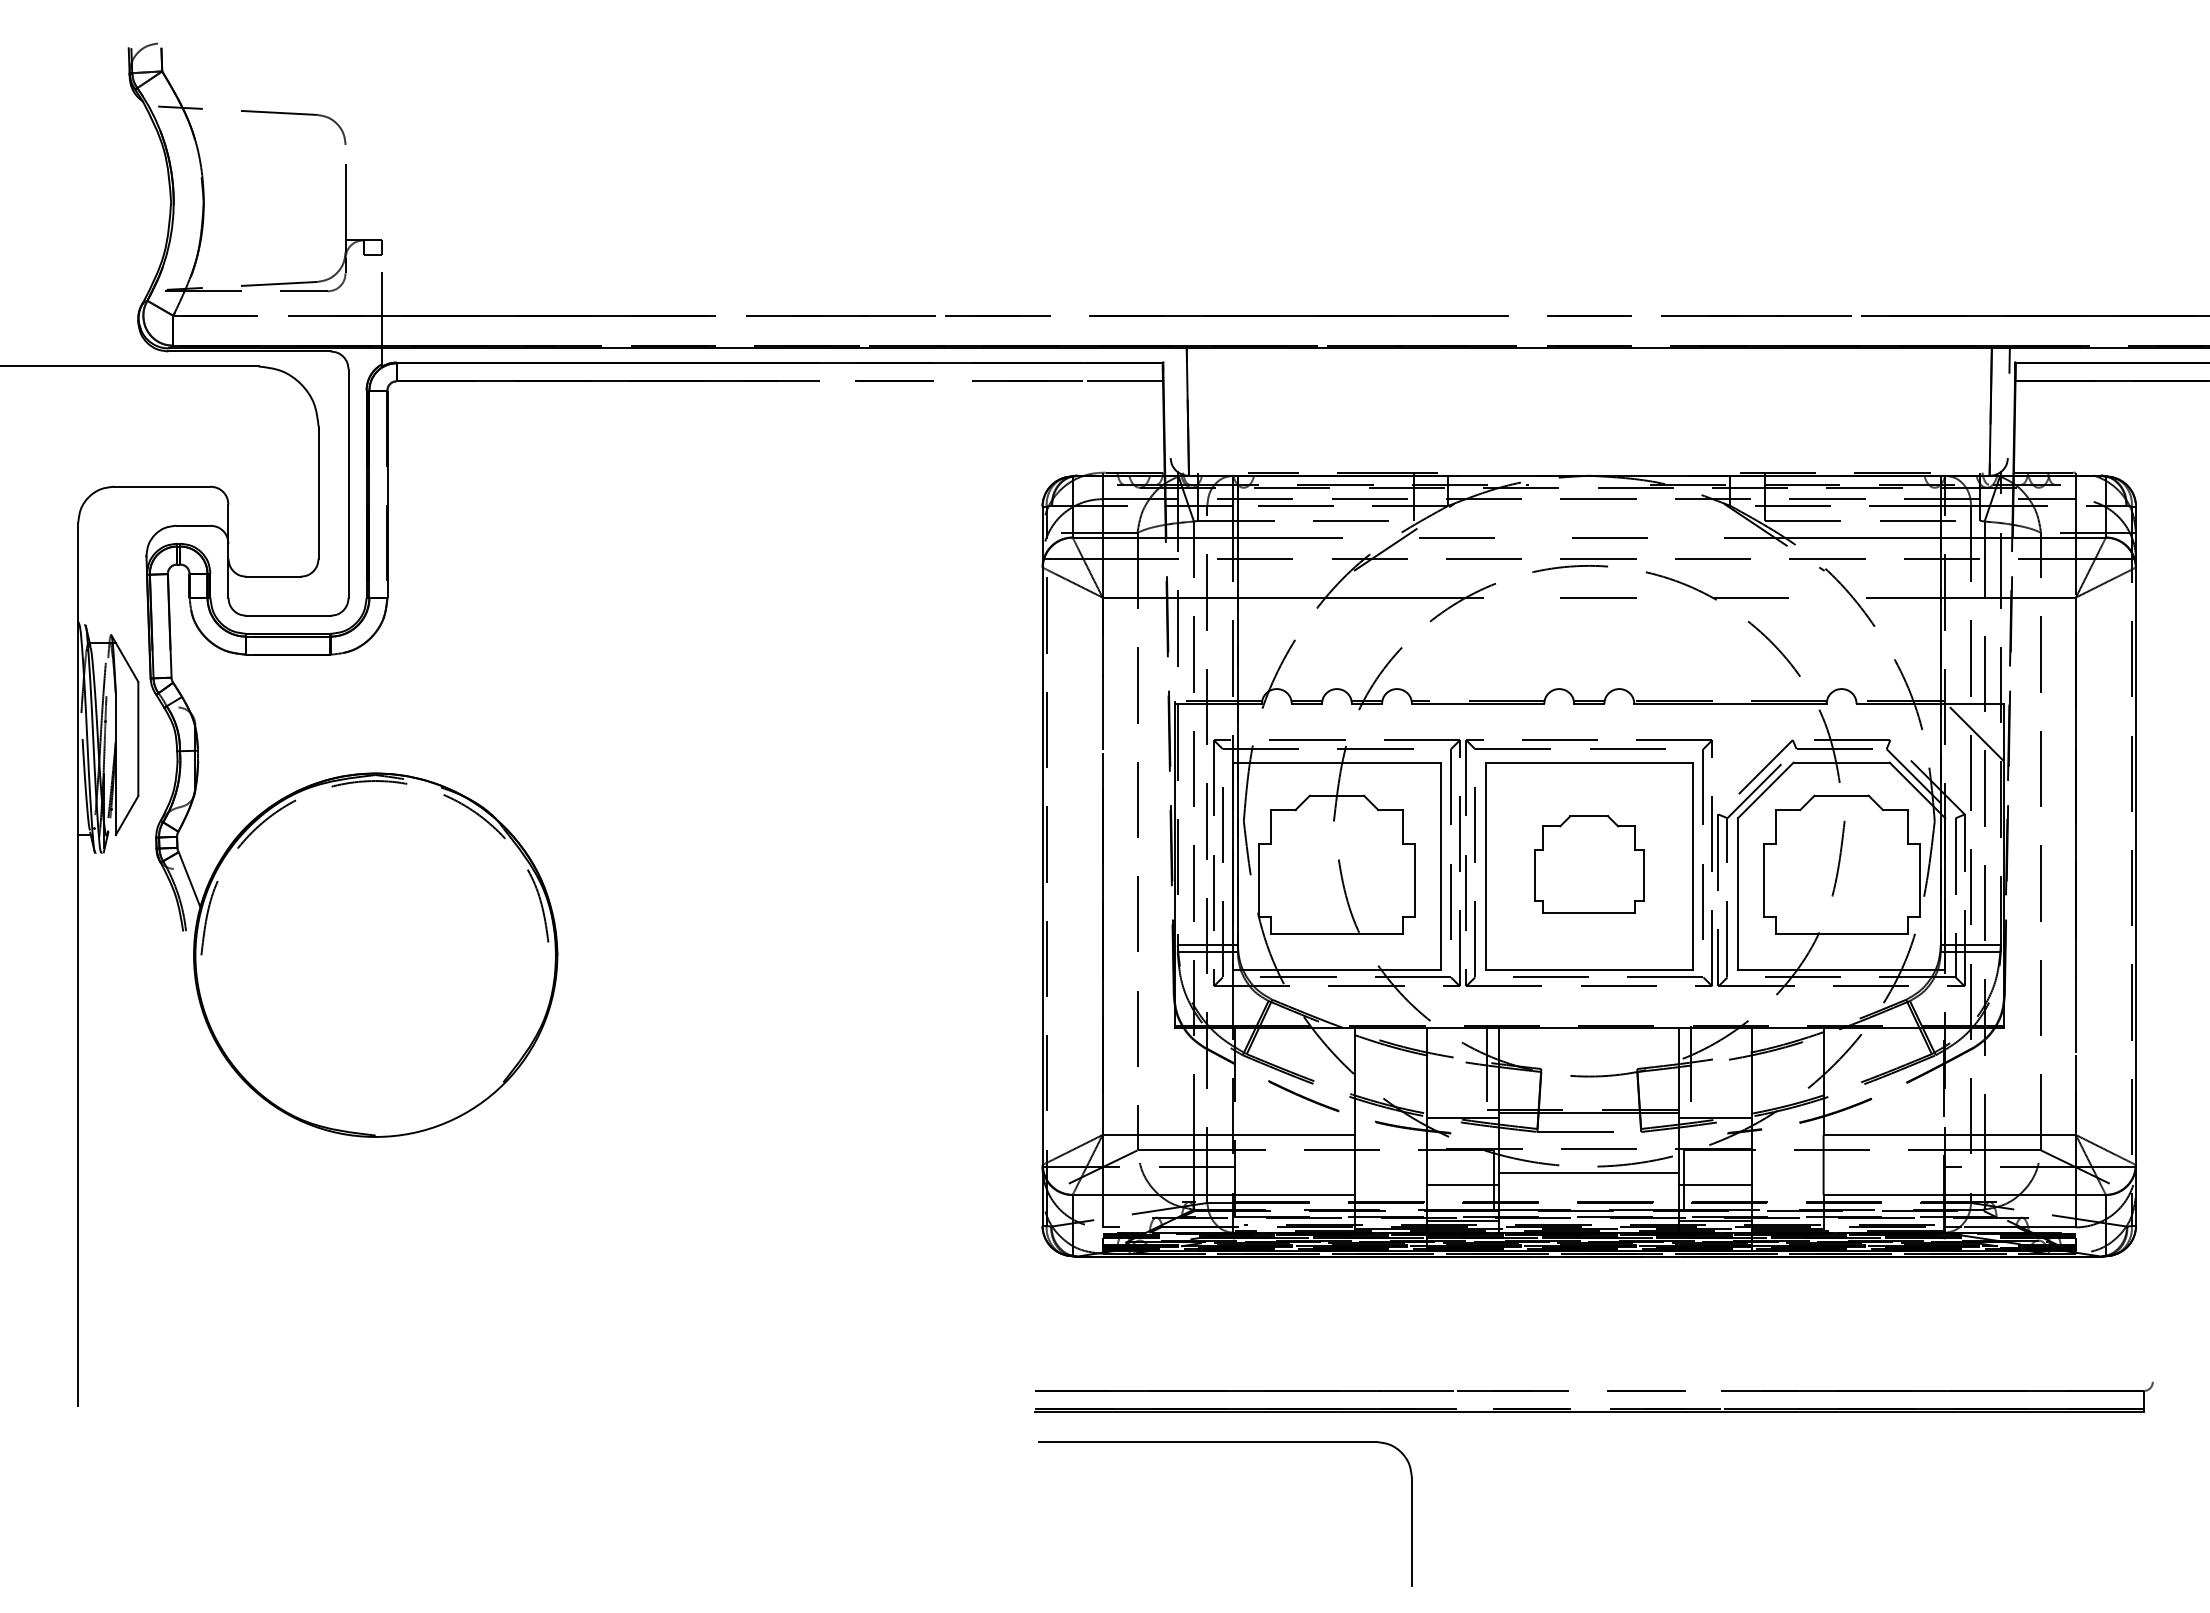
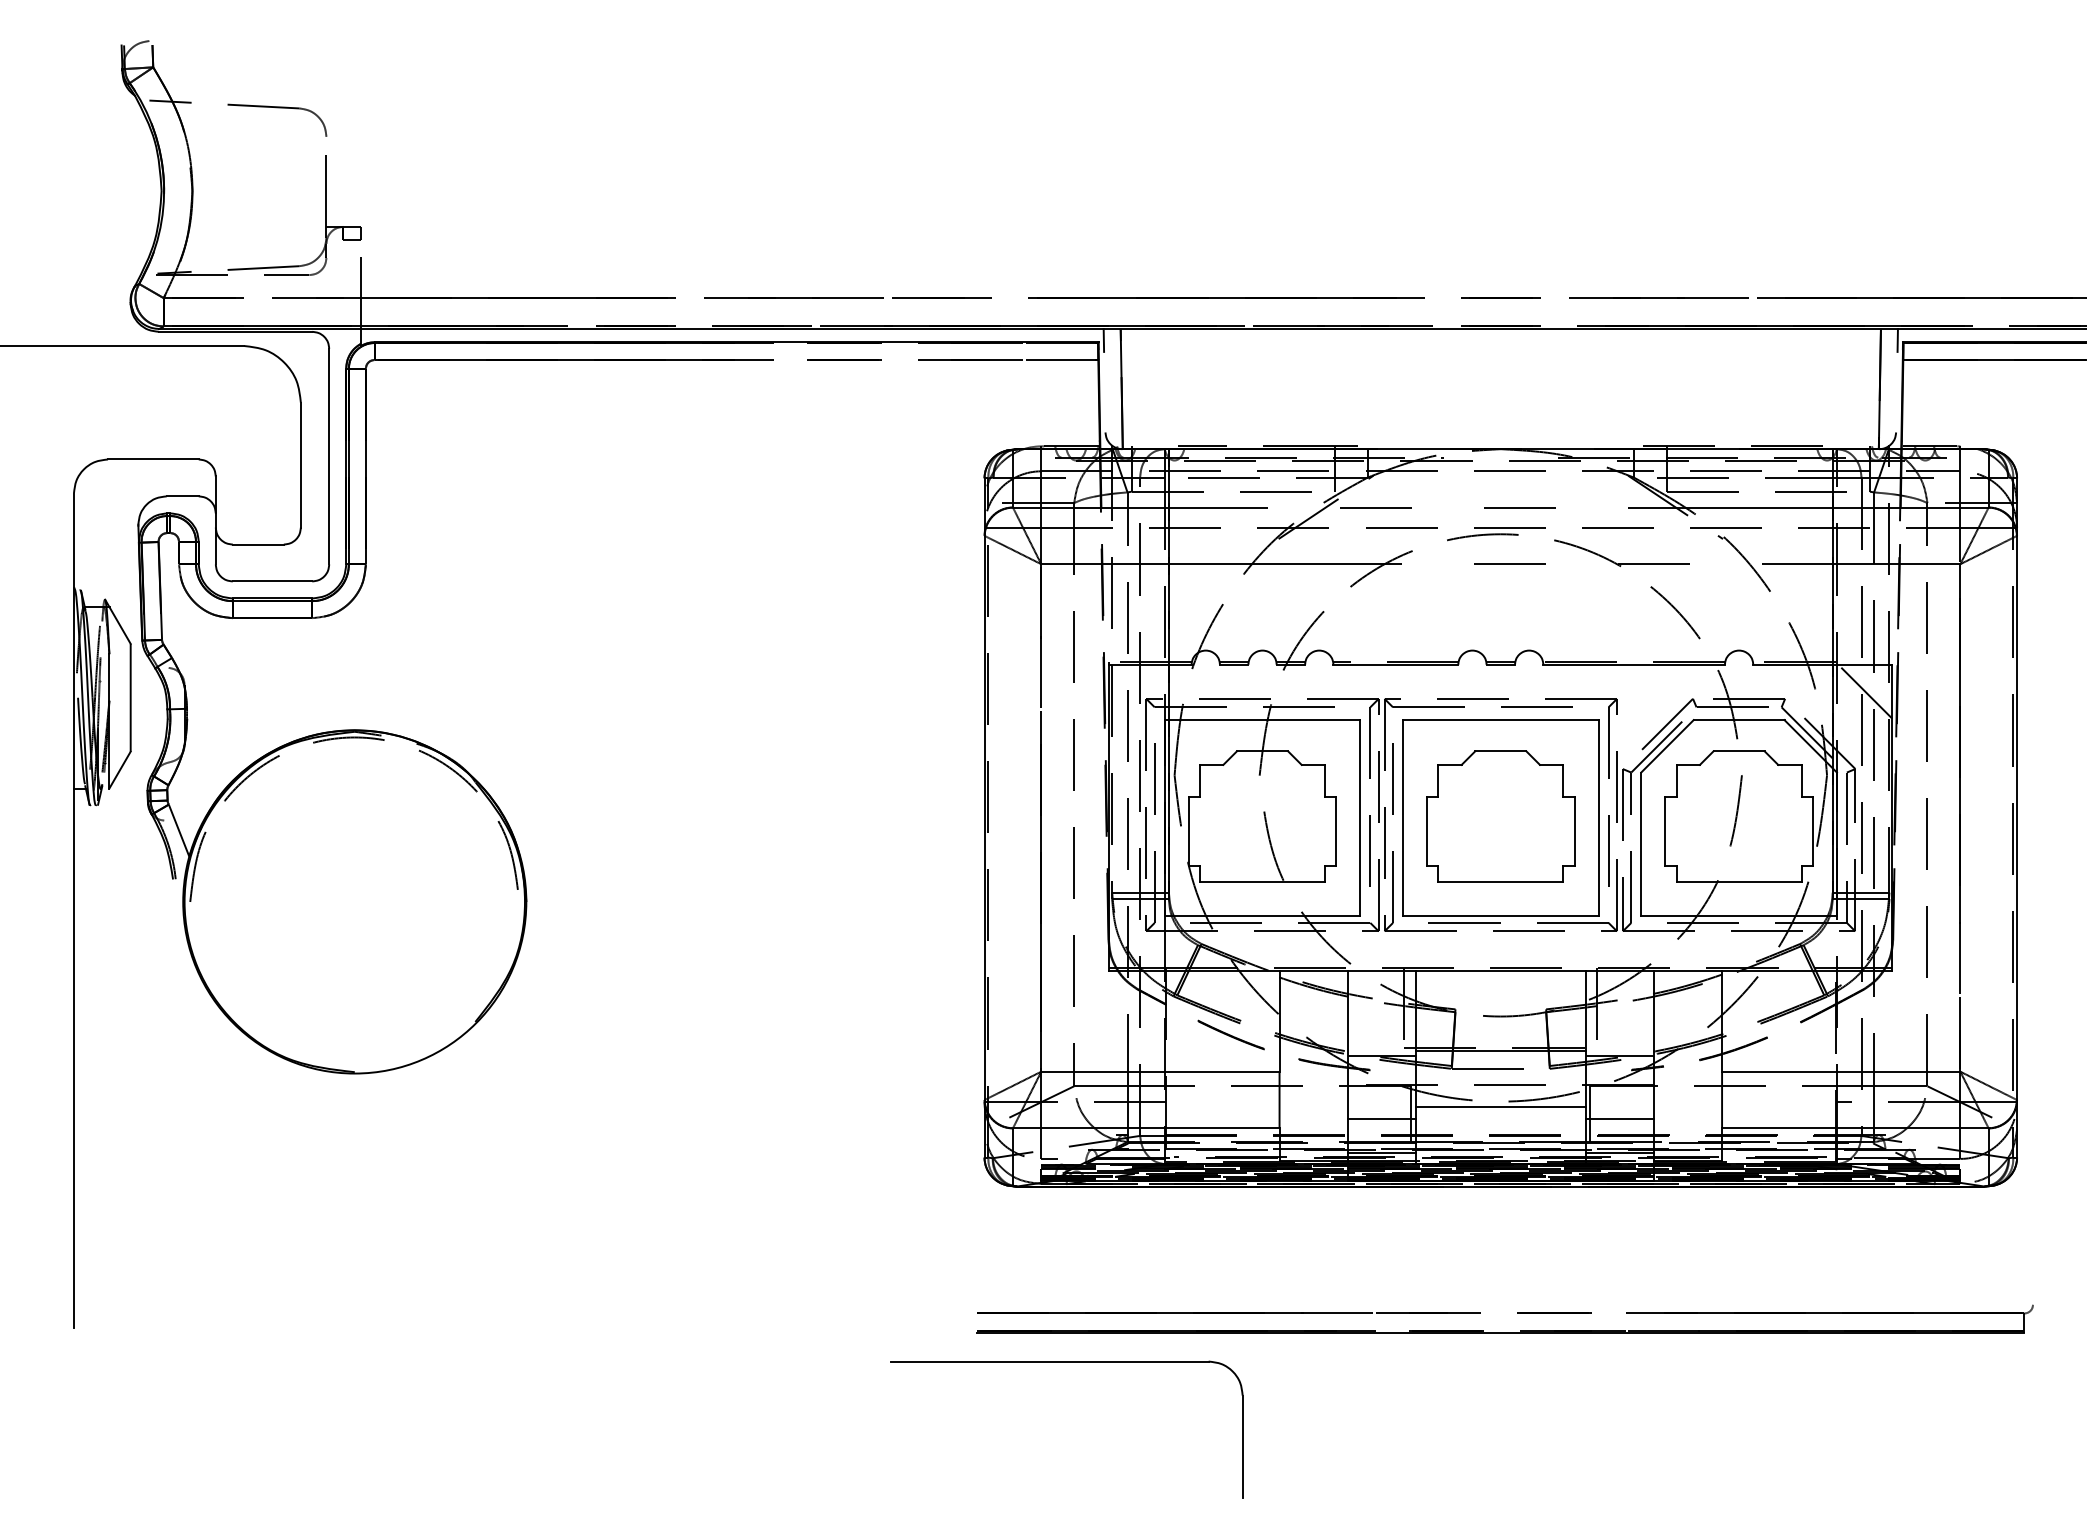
line: (1168, 360) -> (1103, 340), added
part: (1588, 864) -> (1500, 816), size x1.43
part: (1225, 1442) -> (1066, 1362), moved

